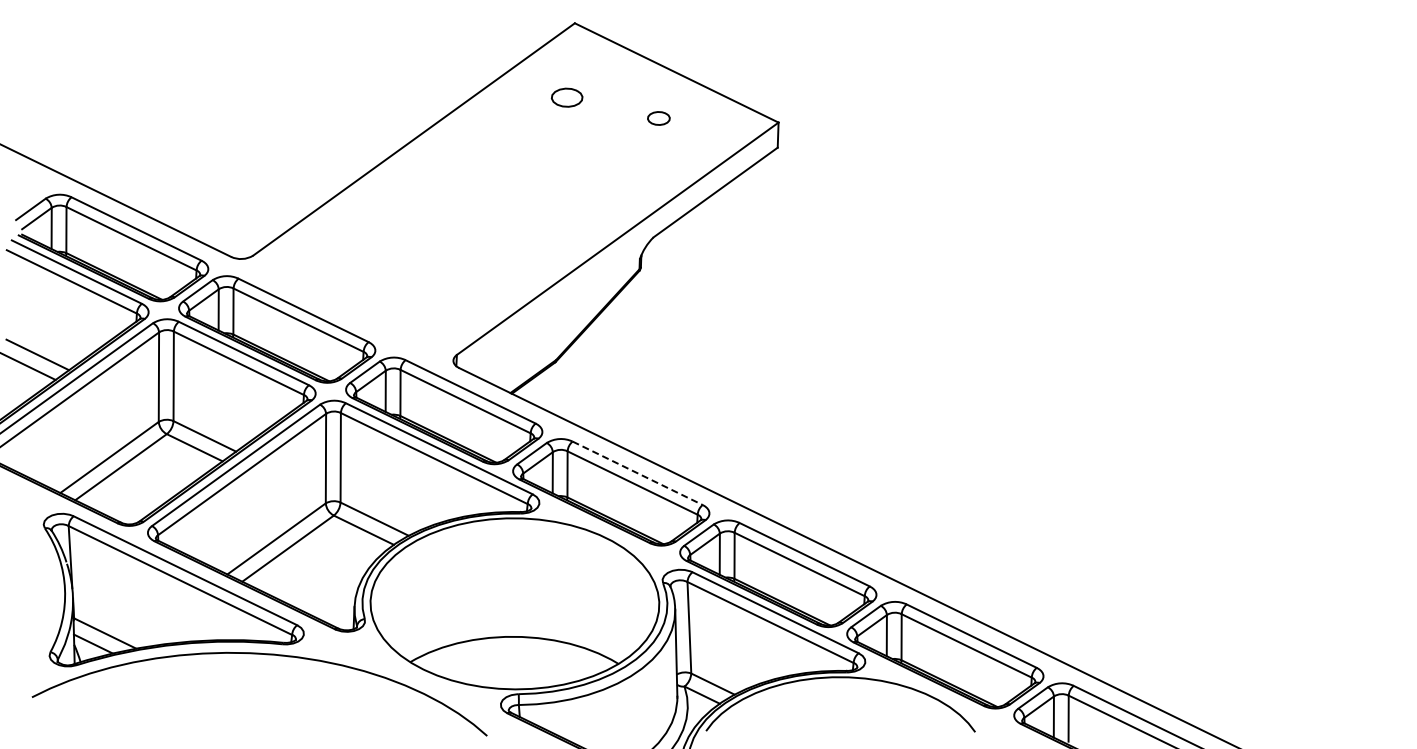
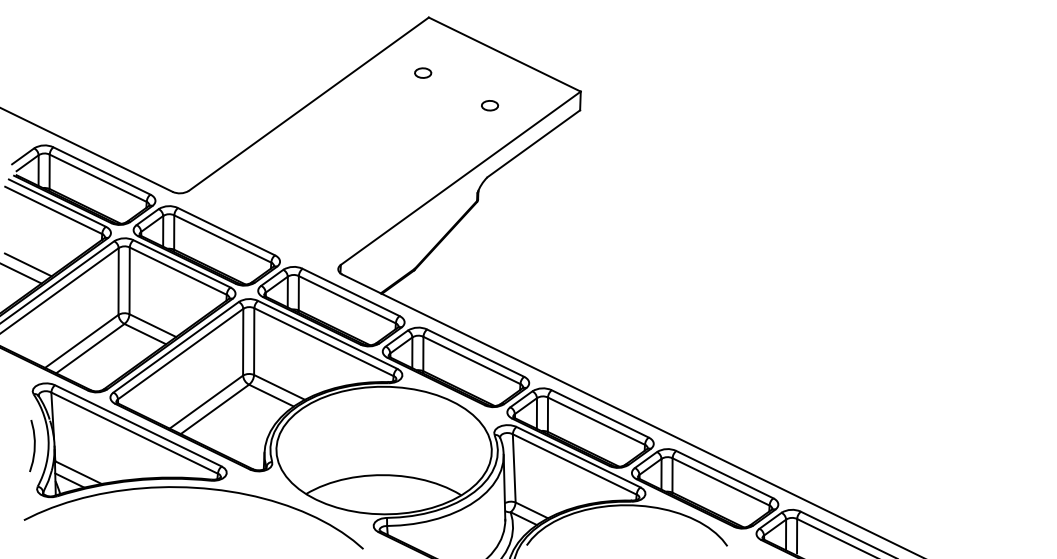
part: (567, 97) -> (423, 72), size x0.71
part: (658, 118) -> (489, 105), moved
line: (638, 473) -> (476, 353), dashed -> solid
curve: (45, 597) -> (34, 445), added

